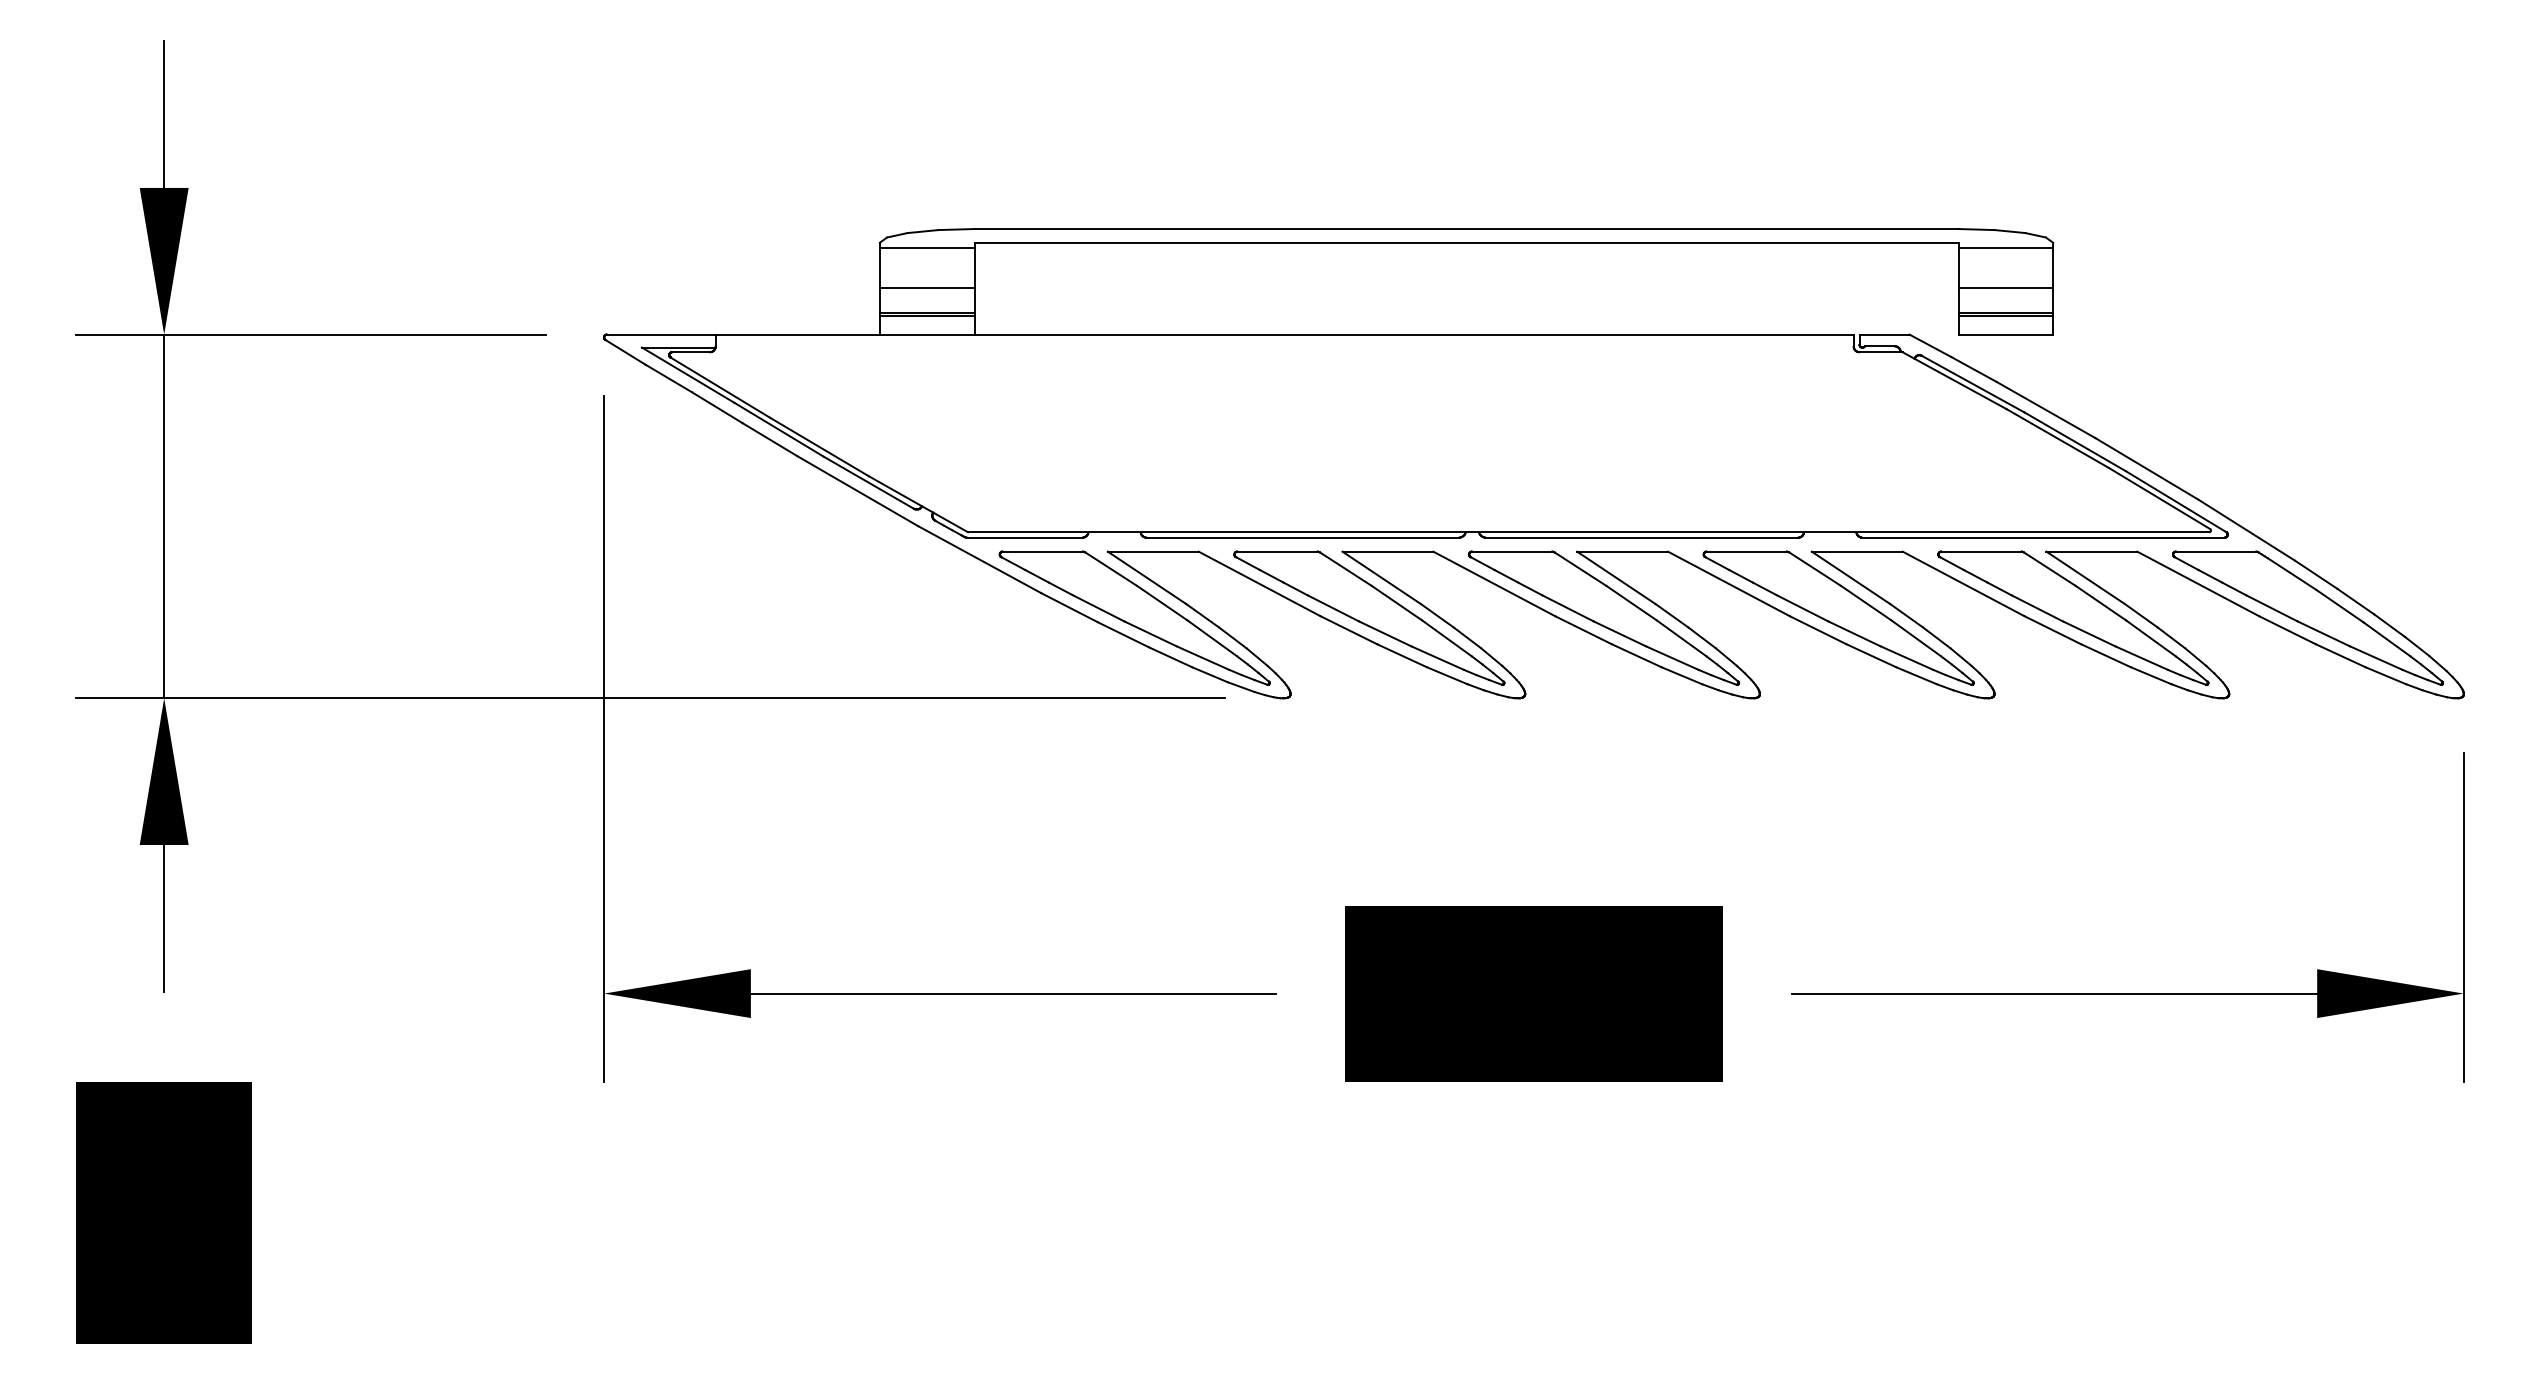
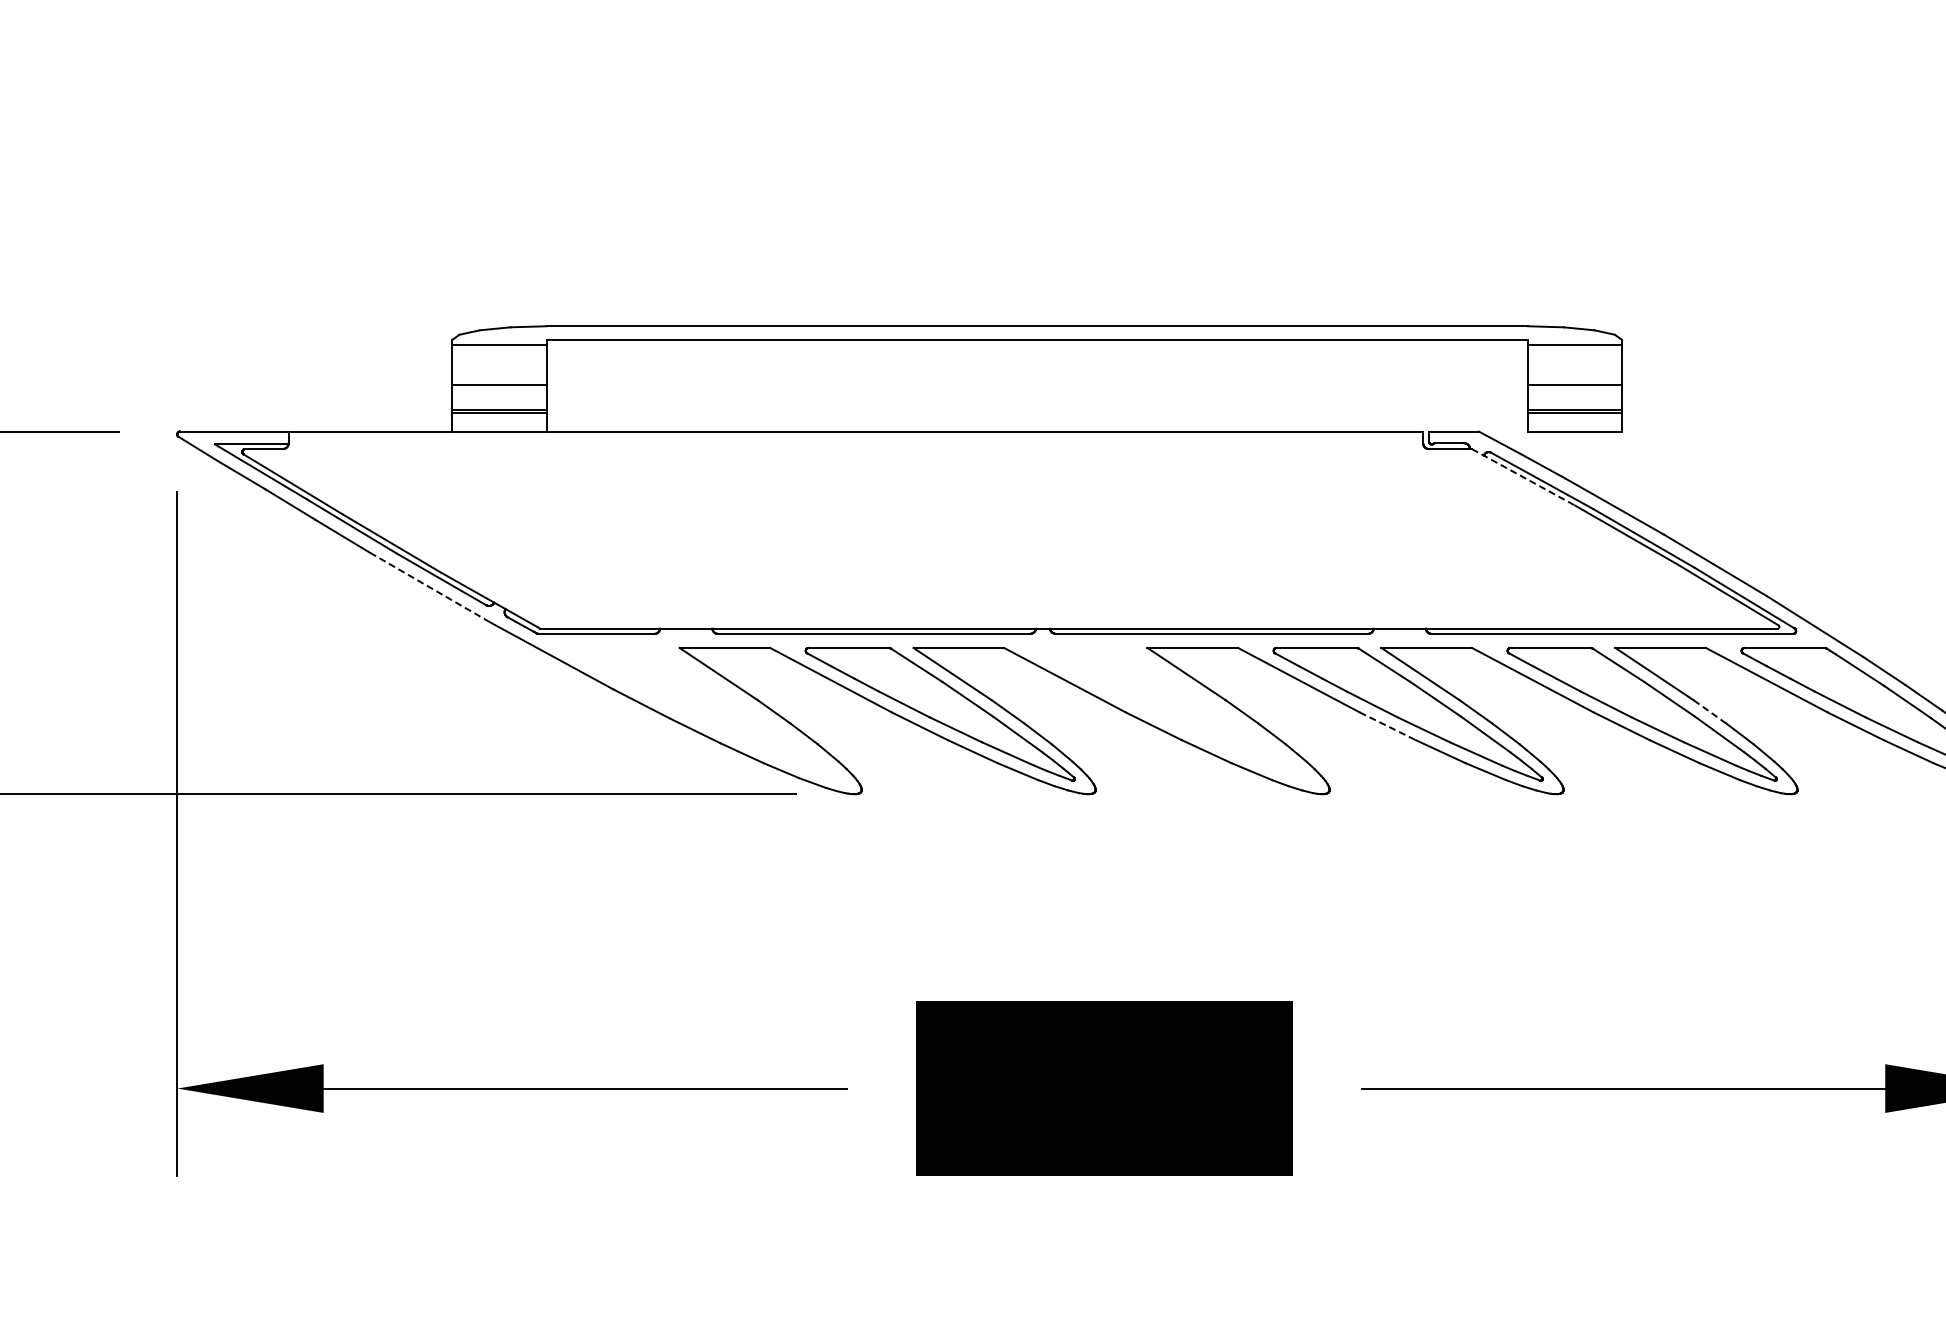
line: (1954, 380) -> (1523, 477), solid -> dashed
line: (857, 491) -> (429, 587), solid -> dashed
line: (2140, 615) -> (1709, 711), solid -> dashed
part: (1134, 617) -> (706, 713), removed
part: (1604, 617) -> (1174, 713), removed
line: (1818, 630) -> (1388, 726), solid -> dashed

